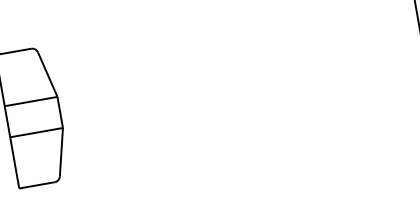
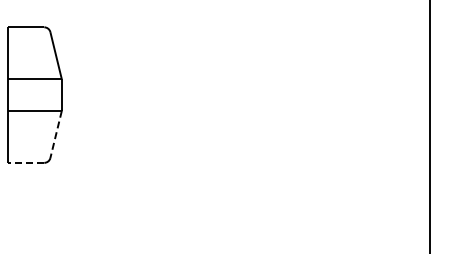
line: (61, 152) -> (56, 134), solid -> dashed
line: (36, 185) -> (25, 162), solid -> dashed

